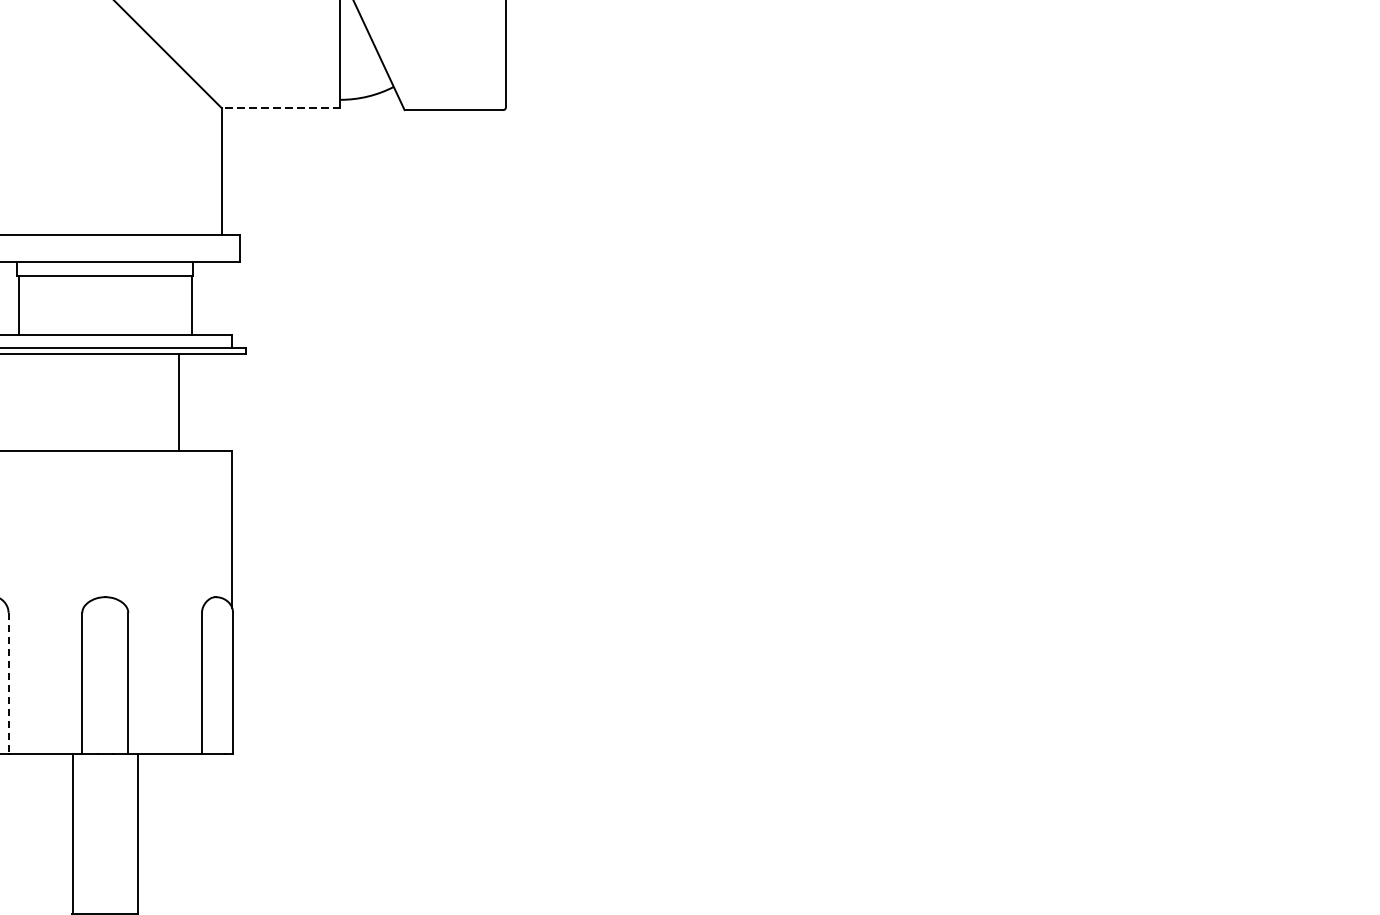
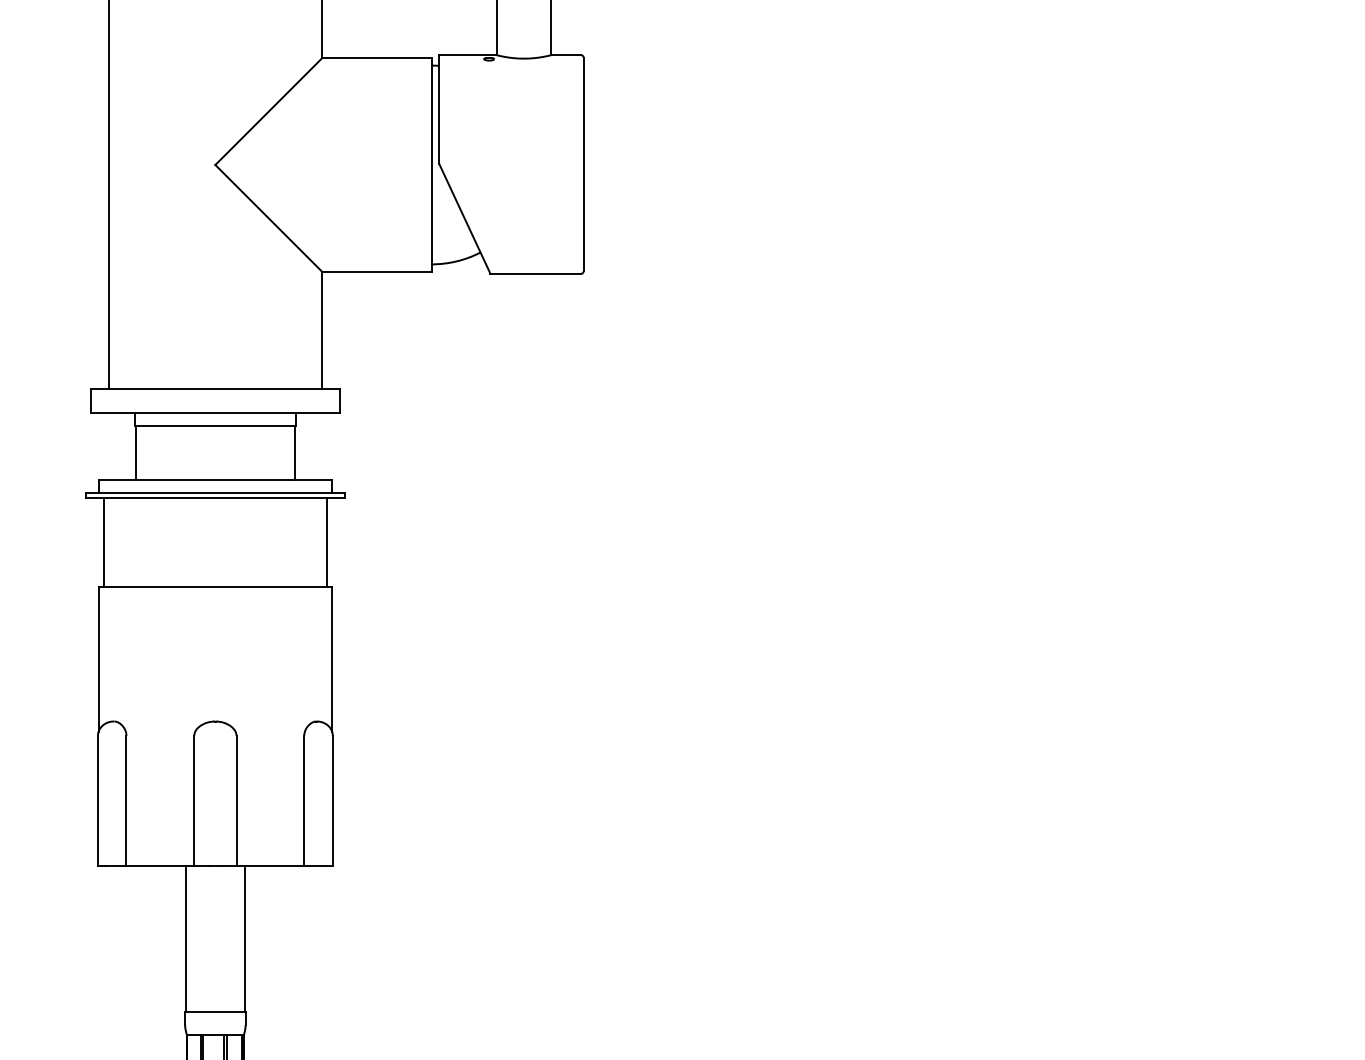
line: (280, 107) -> (376, 271), dashed -> solid
line: (179, 402) -> (327, 542), moved
line: (8, 683) -> (126, 800), dashed -> solid

